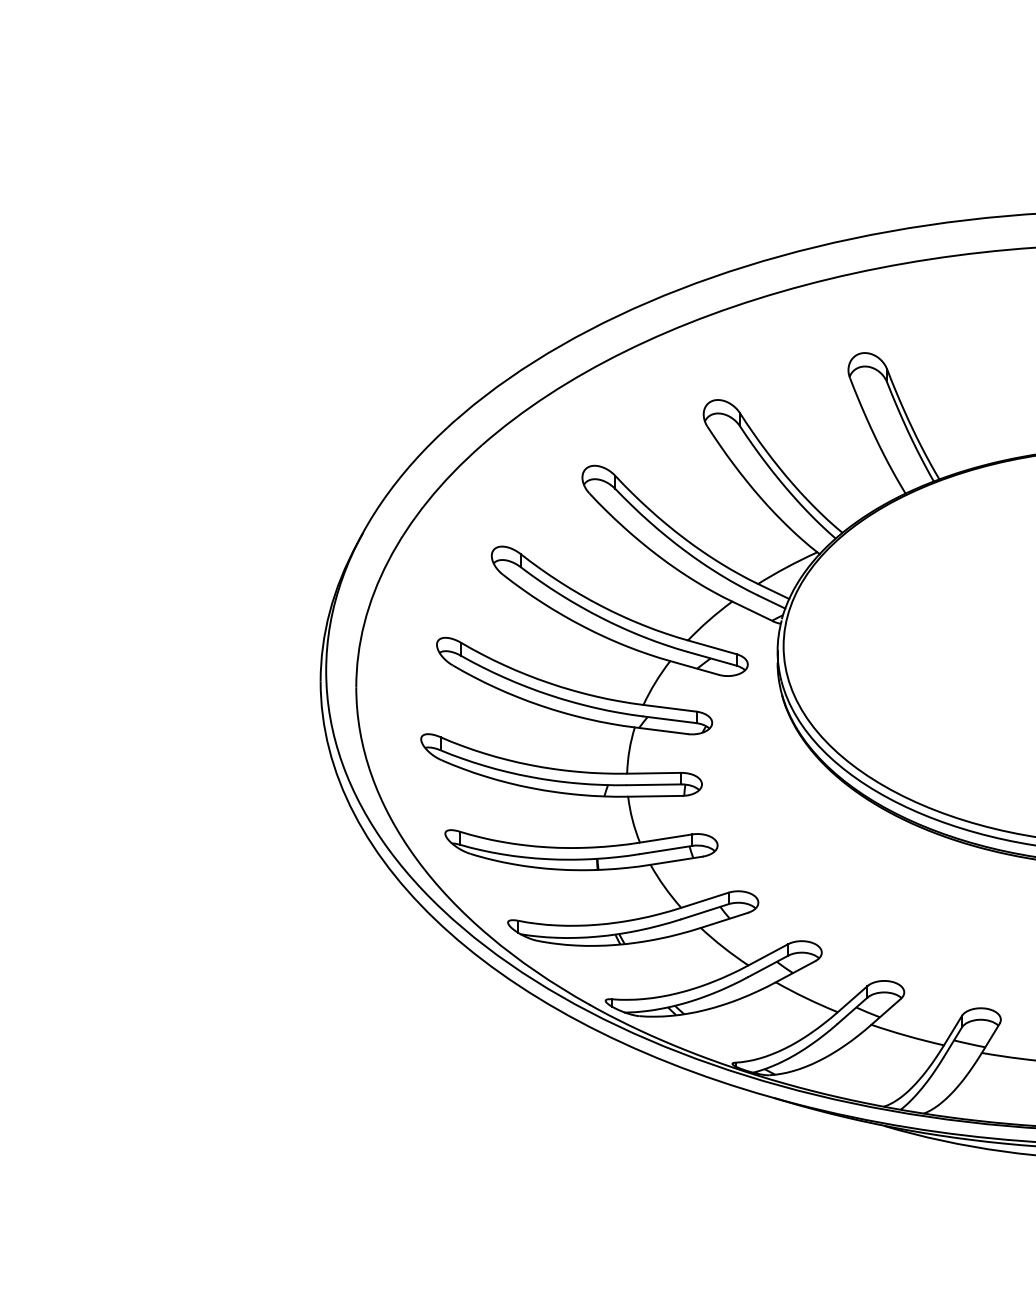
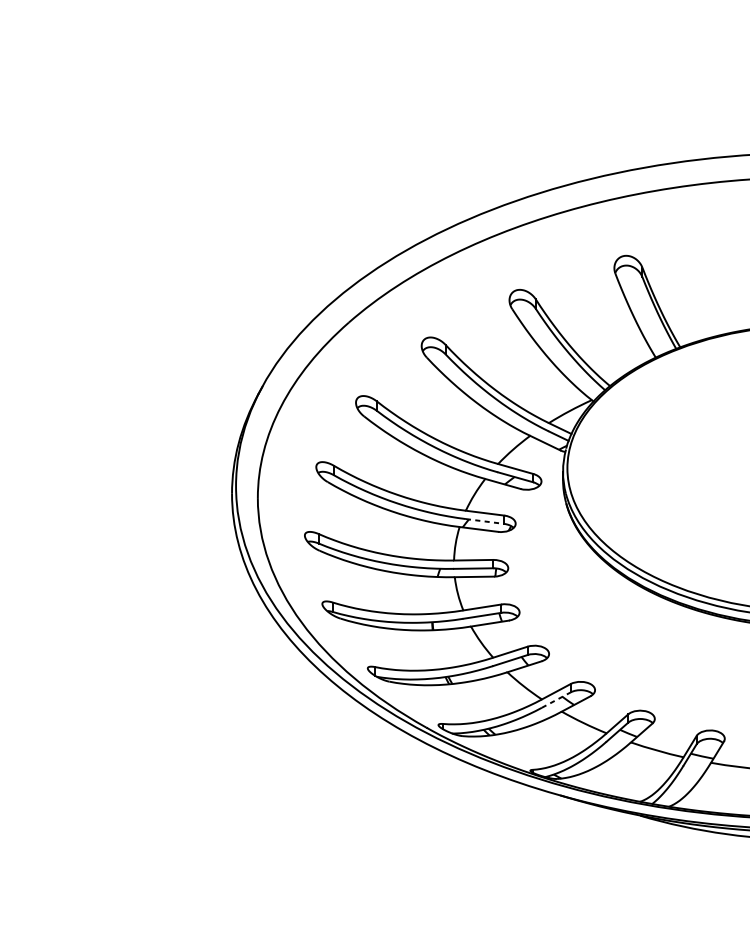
line: (670, 719) -> (485, 521), solid -> dashed
line: (768, 966) -> (556, 700), solid -> dashed

